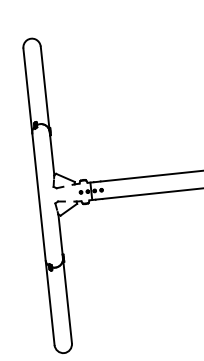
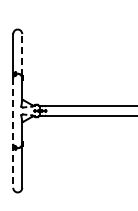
line: (45, 85) -> (22, 54), solid -> dashed
line: (44, 240) -> (13, 133), solid -> dashed

